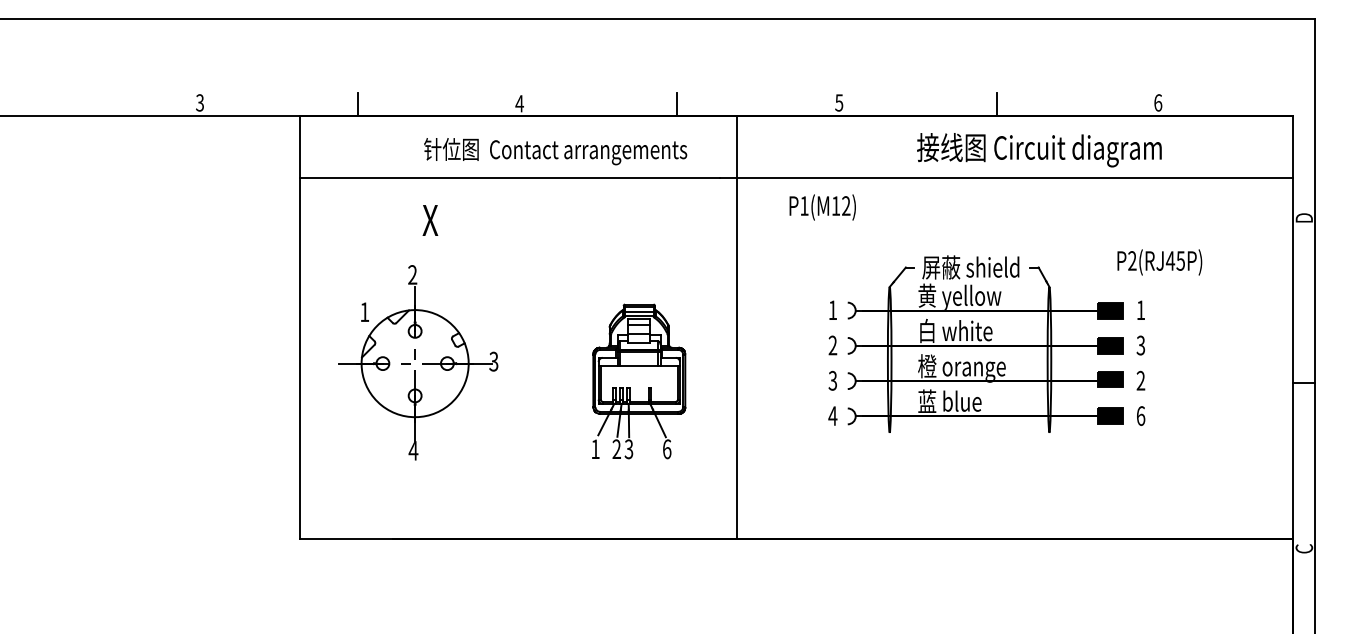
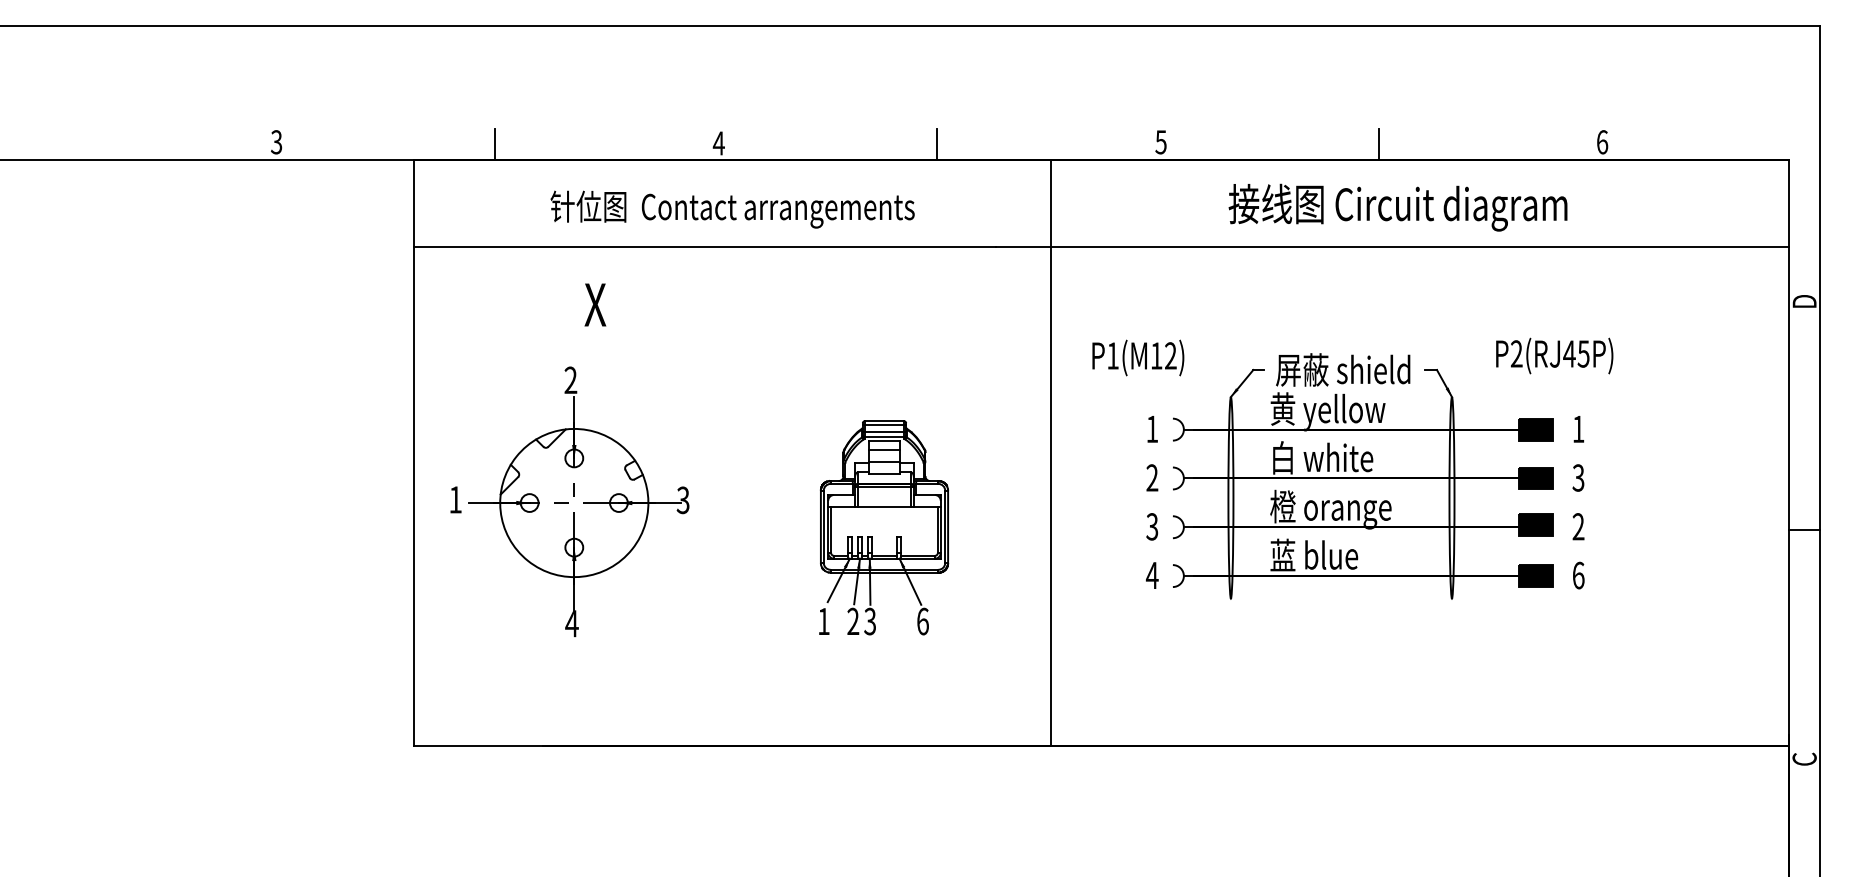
text: (1038, 150) -> (1397, 207), moved
text: (555, 151) -> (732, 209), moved
text: (822, 207) -> (1138, 357), moved
text: (1159, 262) -> (1554, 355), moved
text: (364, 311) -> (455, 499), moved
line: (736, 327) -> (1051, 452), moved

